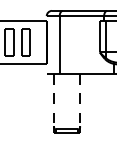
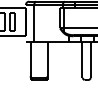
line: (53, 100) -> (30, 59), dashed -> solid
line: (80, 100) -> (47, 59), dashed -> solid

